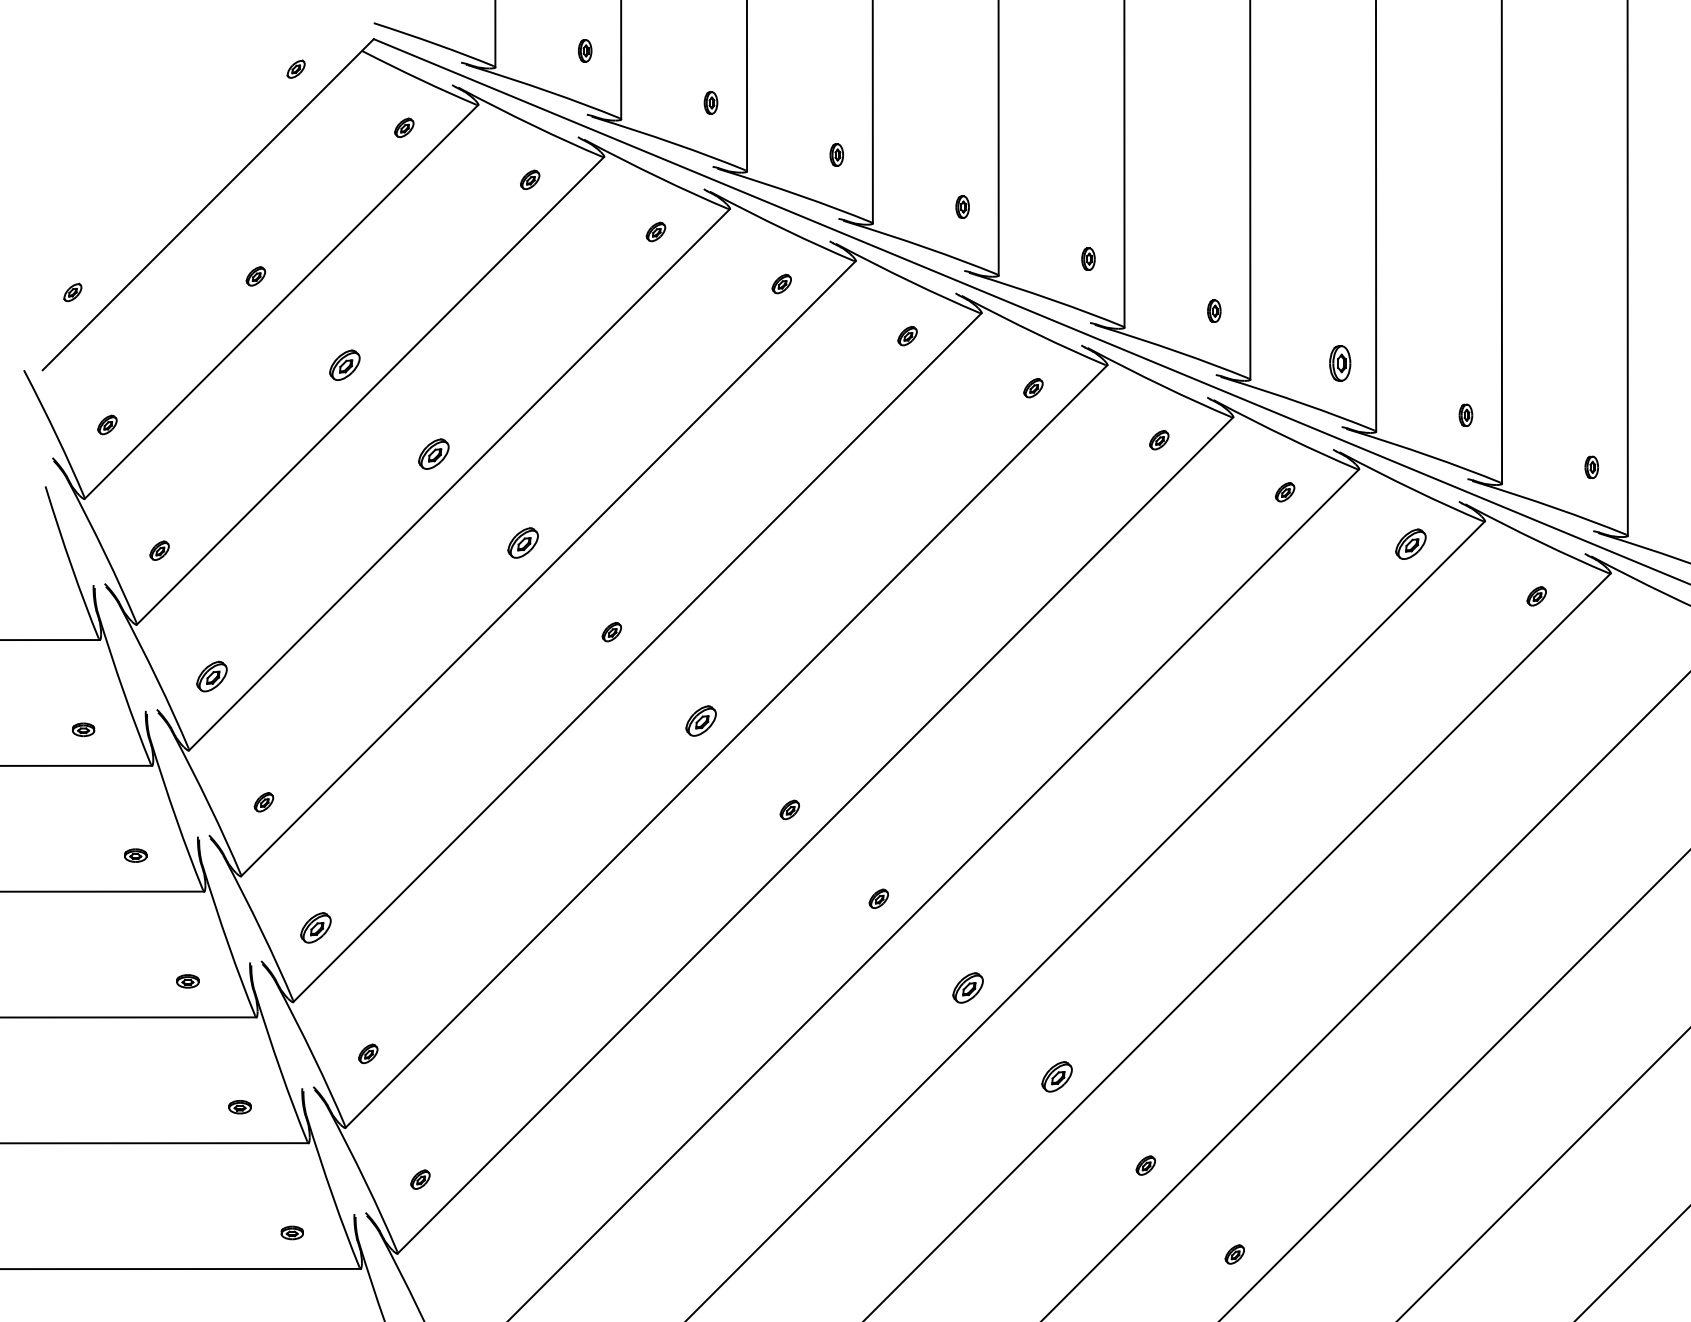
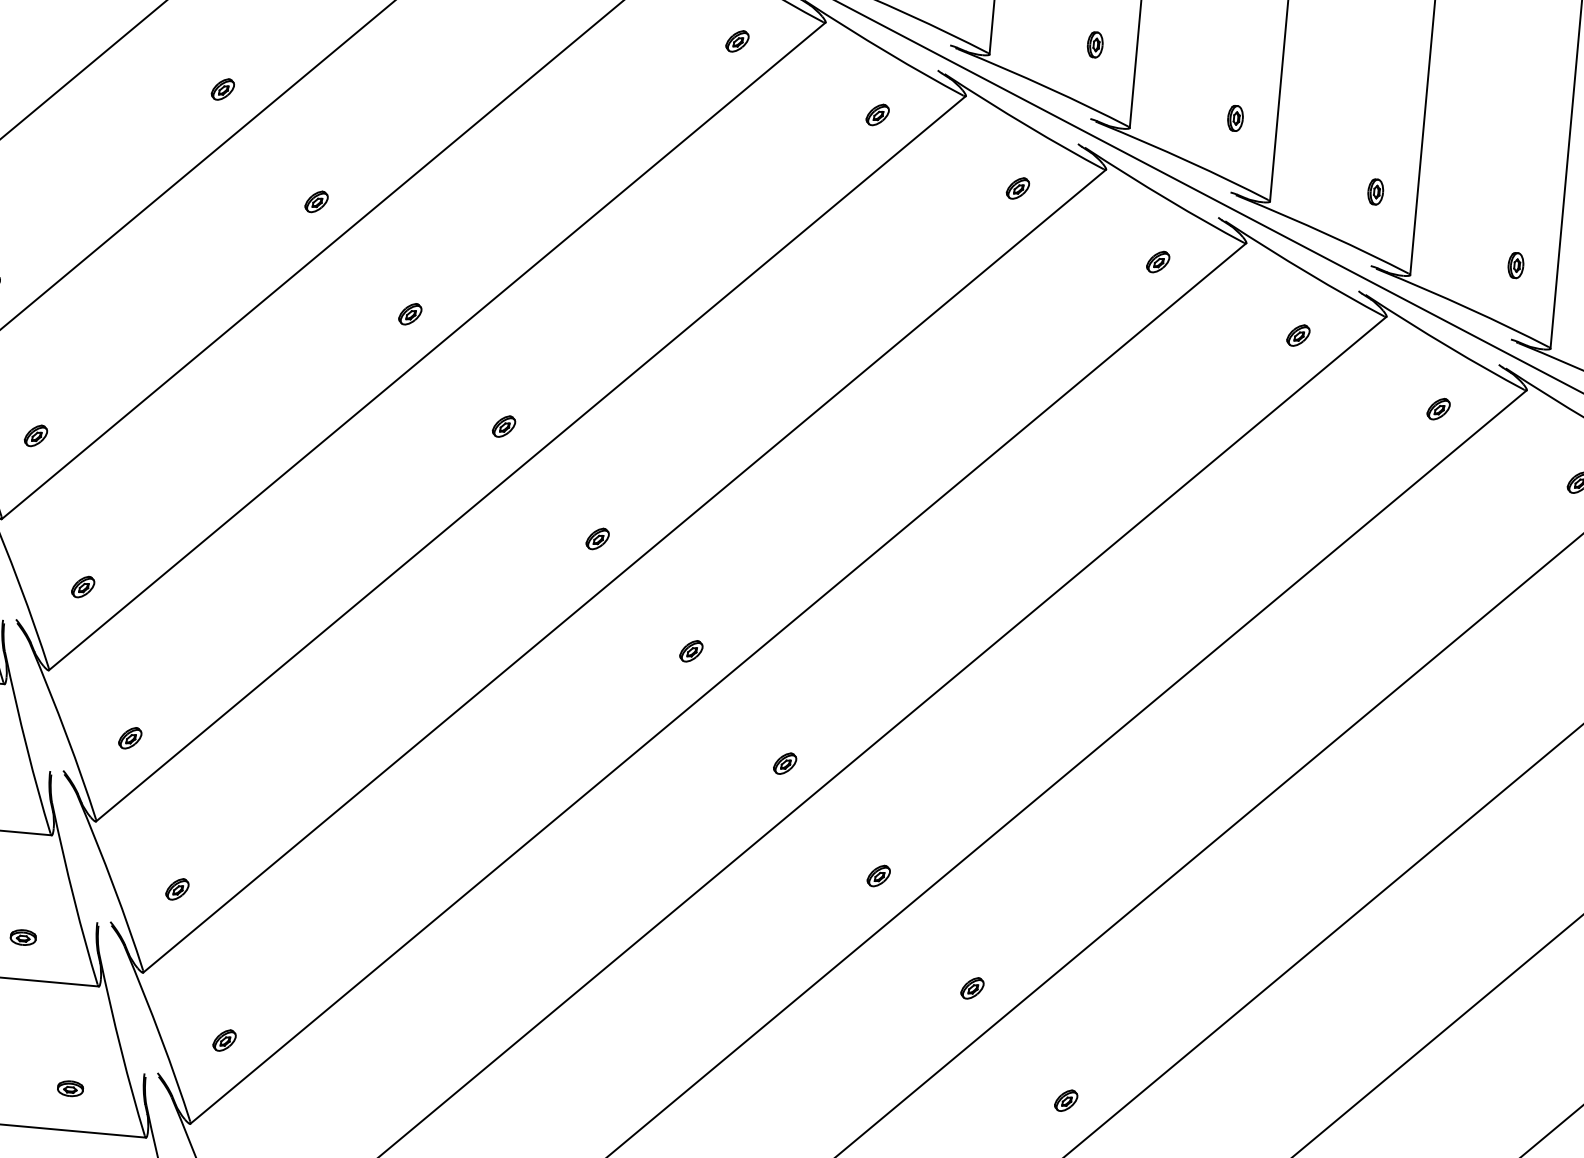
part: (1339, 362) -> (1375, 191), size x0.62
part: (344, 365) -> (222, 89), size x0.62
part: (433, 454) -> (316, 202), size x0.62
part: (522, 543) -> (409, 314), size x0.62
part: (1410, 544) -> (1438, 409), size x0.62
part: (211, 676) -> (35, 435), size x0.62
part: (700, 720) -> (597, 538), size x0.62
part: (316, 928) -> (130, 738), size x0.62
part: (967, 987) -> (878, 875), size x0.62
part: (1056, 1076) -> (972, 988), size x0.62

